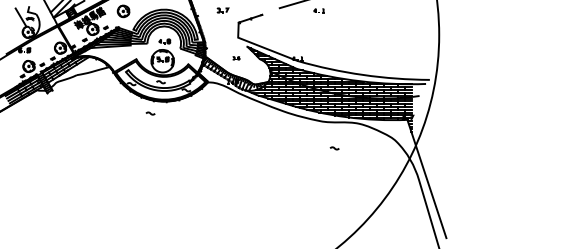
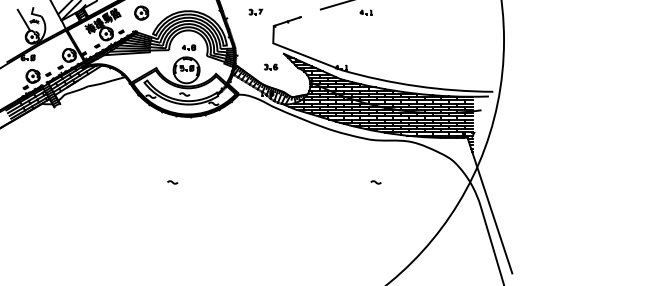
part: (236, 57) -> (271, 66), size x1.67
curve: (150, 113) -> (172, 182), moved
curve: (334, 148) -> (375, 182), moved

